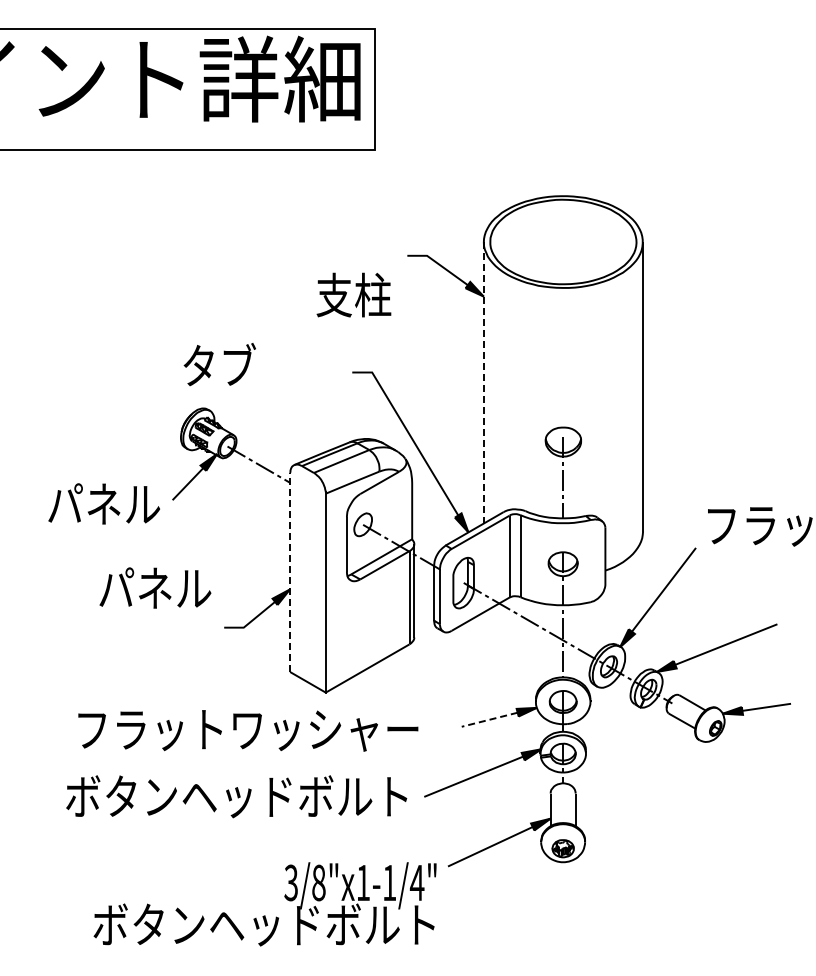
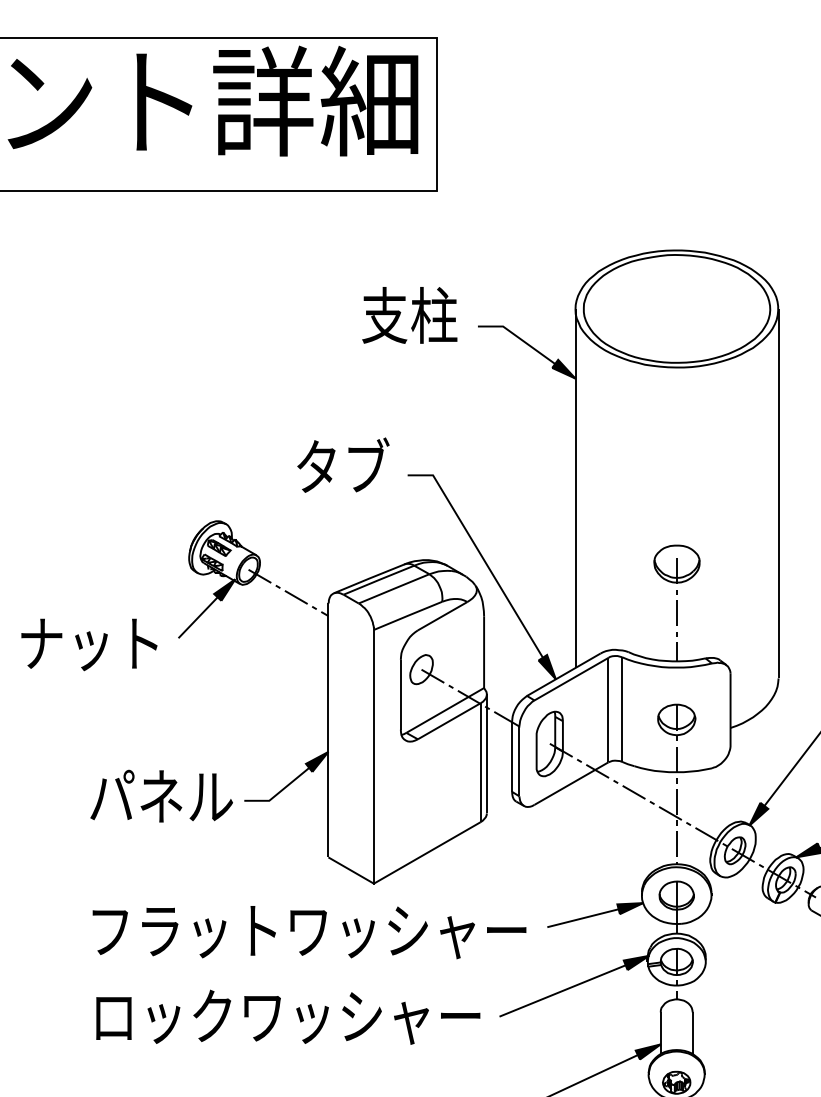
text: (353, 294) -> (409, 314), moved
text: (219, 364) -> (342, 465), moved
line: (483, 382) -> (575, 488), dashed -> solid
text: (104, 504) -> (91, 643), パネル -> ナット
line: (290, 572) -> (328, 730), dashed -> solid
text: (155, 587) -> (161, 795), moved
line: (489, 719) -> (582, 917), dashed -> solid
text: (248, 730) -> (309, 931), moved
text: (237, 796) -> (261, 1016), ボタンヘッドボルト -> ロックワッシャー

